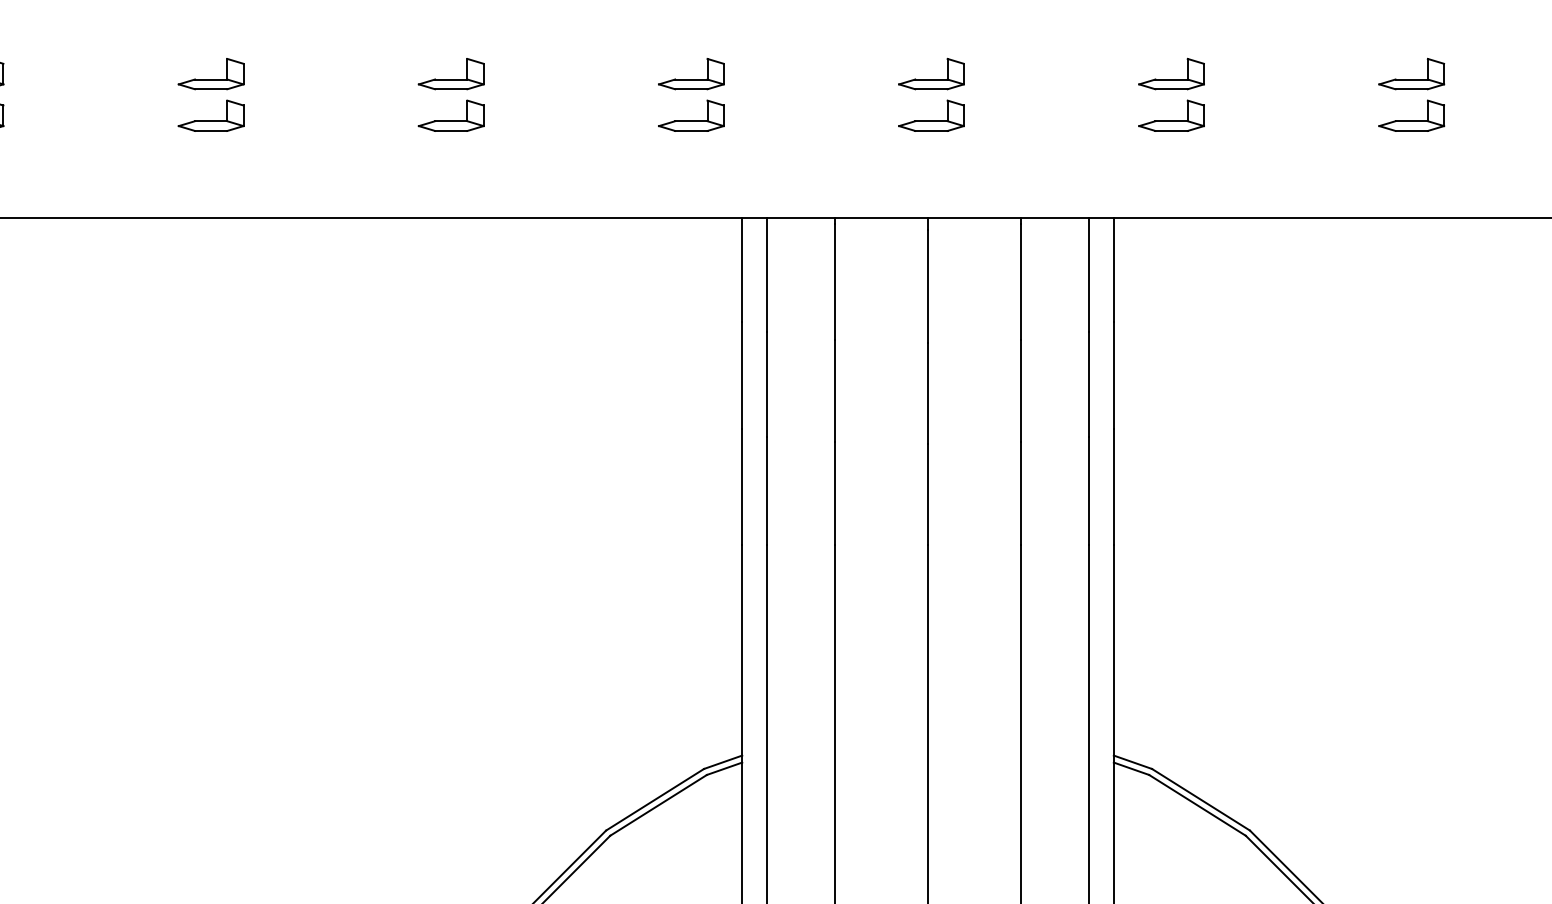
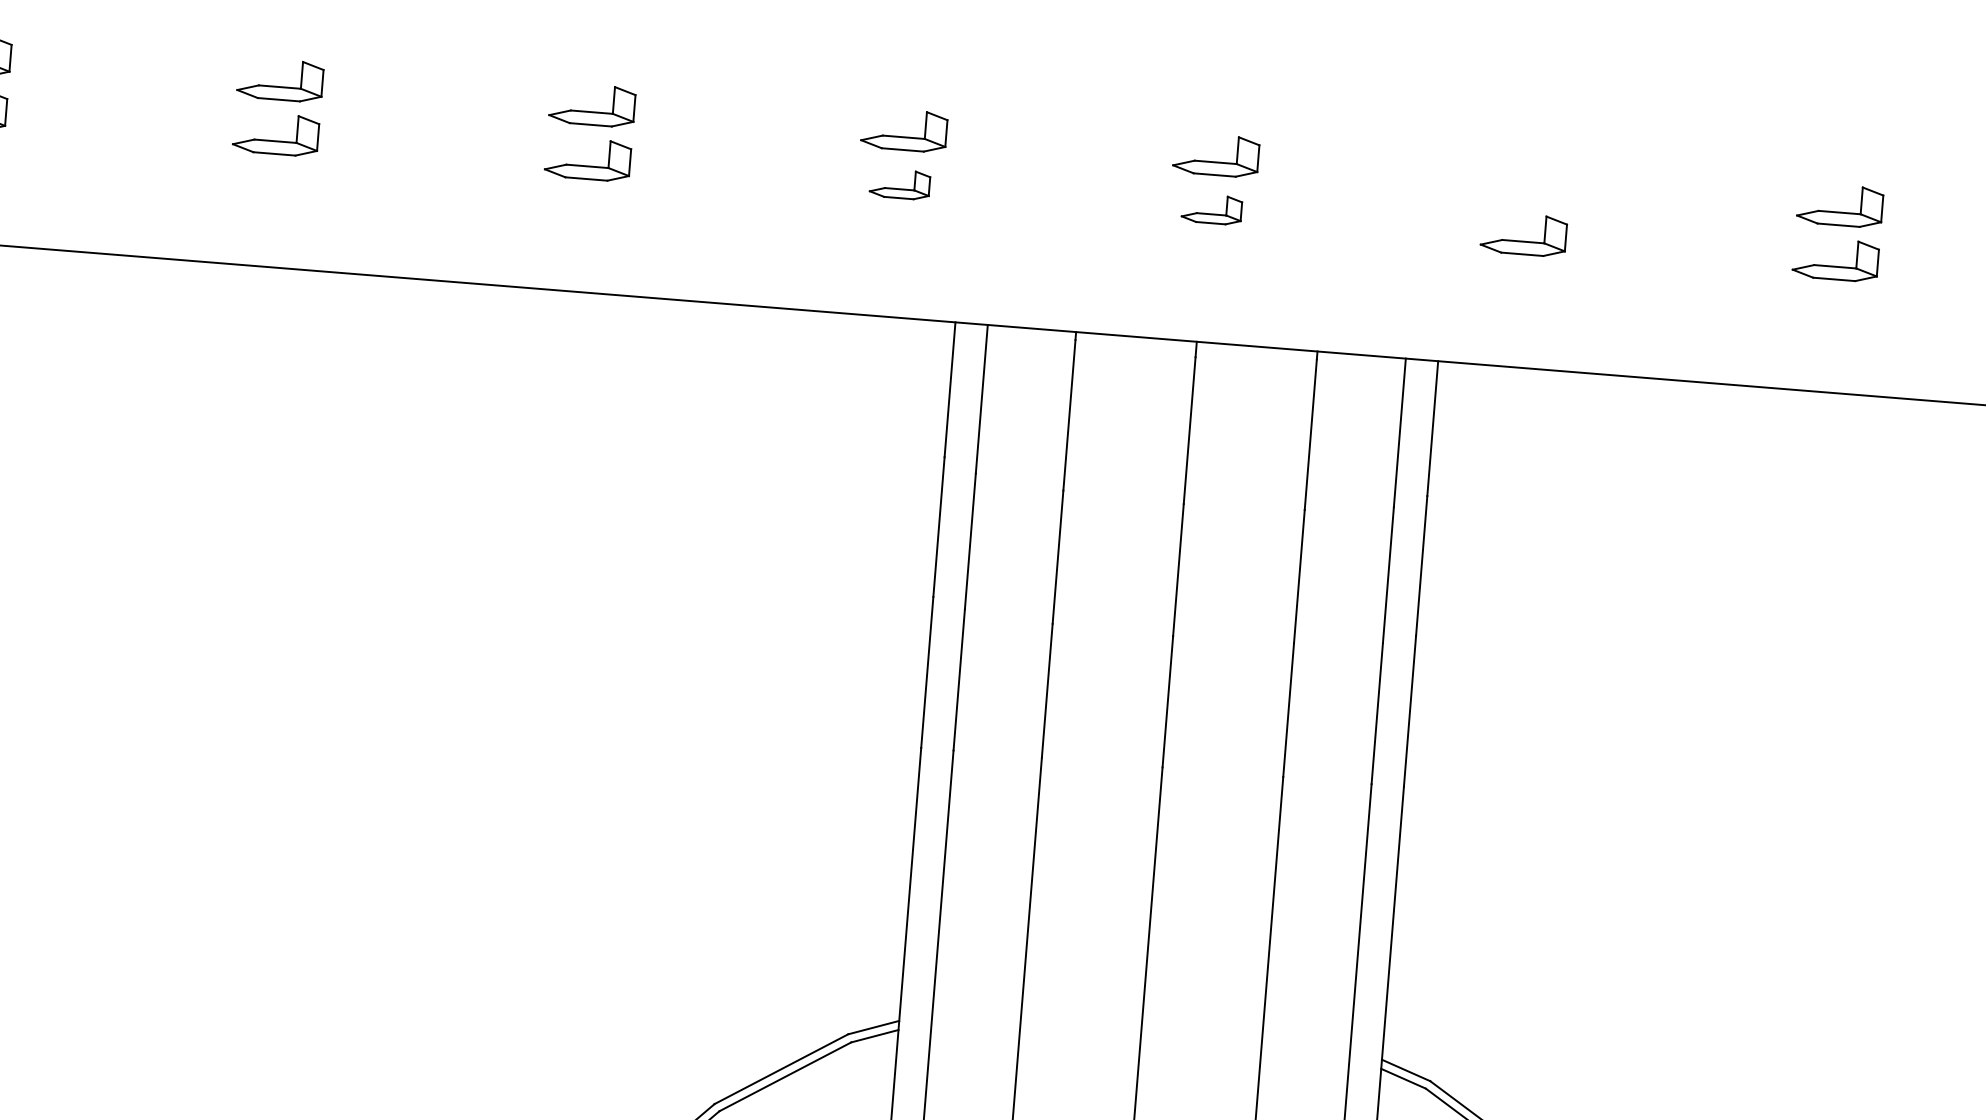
part: (1171, 73) -> (1528, 179), removed
part: (691, 115) -> (900, 184), size x0.7
part: (931, 115) -> (1212, 209), size x0.7

